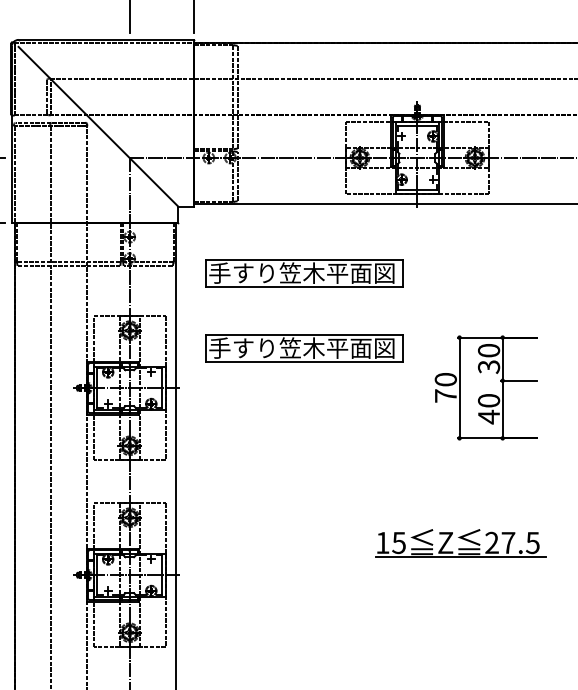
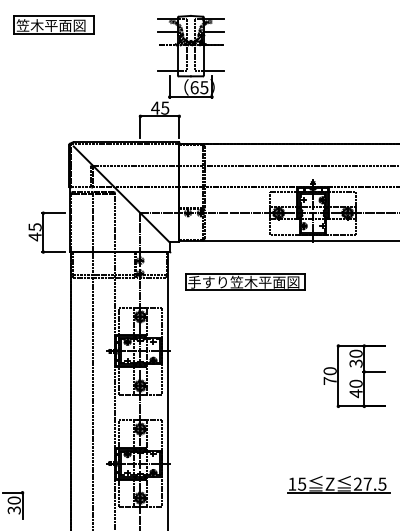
part: (304, 346) -> (245, 326), removed
part: (486, 386) -> (354, 375), moved
part: (459, 543) -> (338, 484), moved

